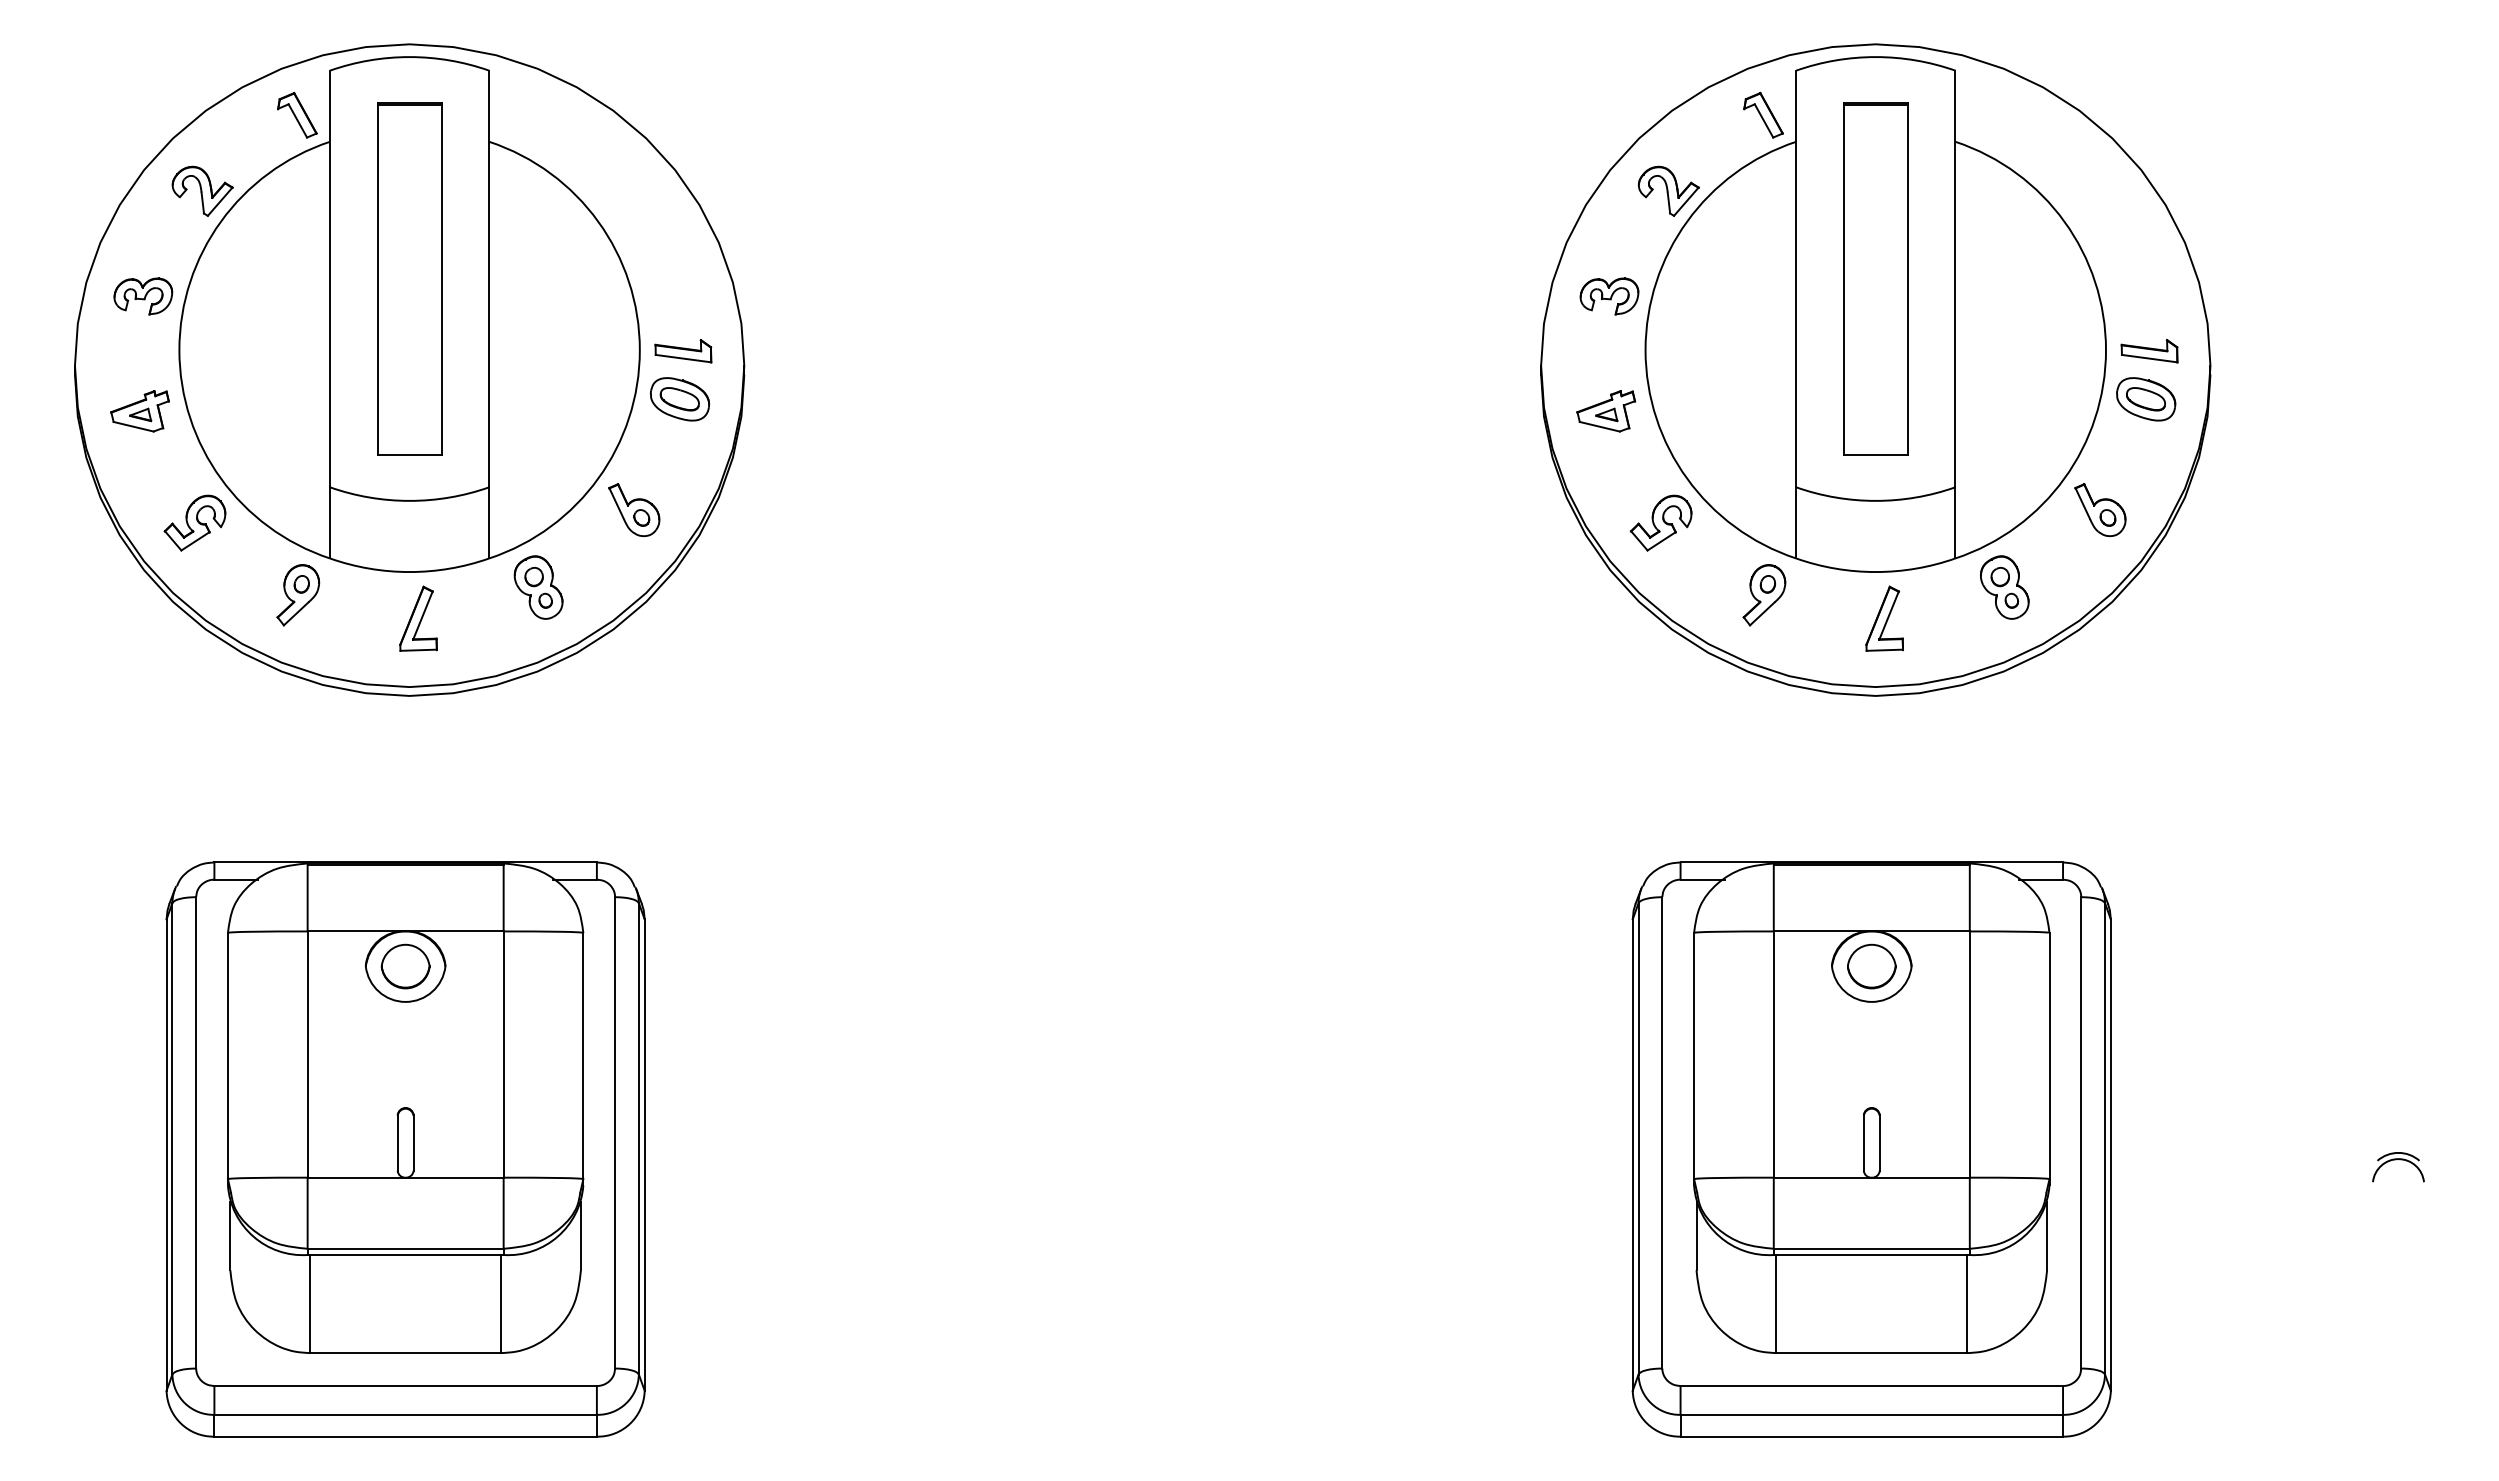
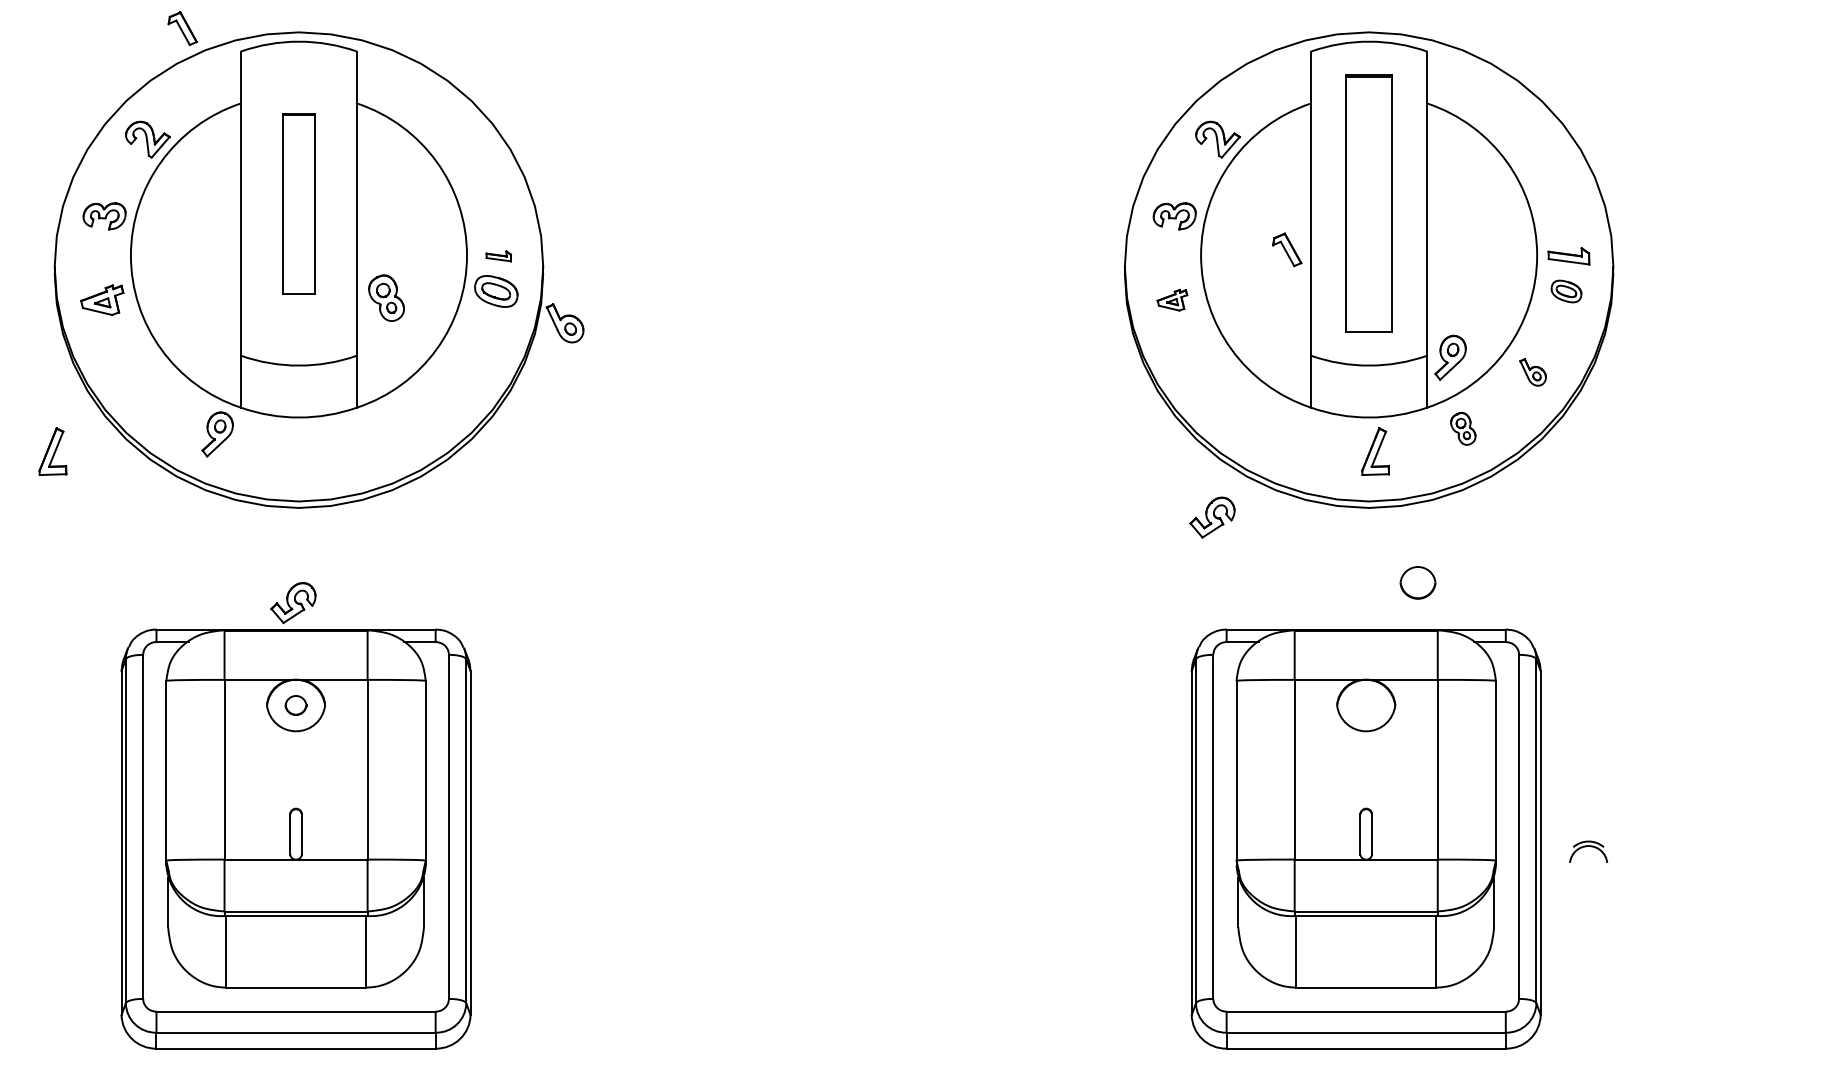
part: (297, 114) -> (182, 28), moved
part: (1763, 114) -> (1287, 249), moved
part: (409, 278) -> (298, 203), size x0.7
part: (683, 351) -> (498, 256), size x0.6
part: (2146, 399) -> (1566, 291), size x0.7
part: (1606, 411) -> (1172, 300), size x0.7
part: (634, 510) -> (565, 323), moved
part: (2100, 510) -> (1533, 372), size x0.7
part: (194, 522) -> (293, 602), moved
part: (1660, 522) -> (1211, 517), moved
part: (538, 587) -> (386, 298), moved
part: (2004, 587) -> (1463, 428), size x0.7
part: (1764, 595) -> (1450, 358), moved
part: (418, 618) -> (52, 451), moved
part: (405, 966) -> (295, 705), size x0.6
part: (1871, 966) -> (1417, 582), moved
part: (2396, 1160) -> (1587, 847), moved

